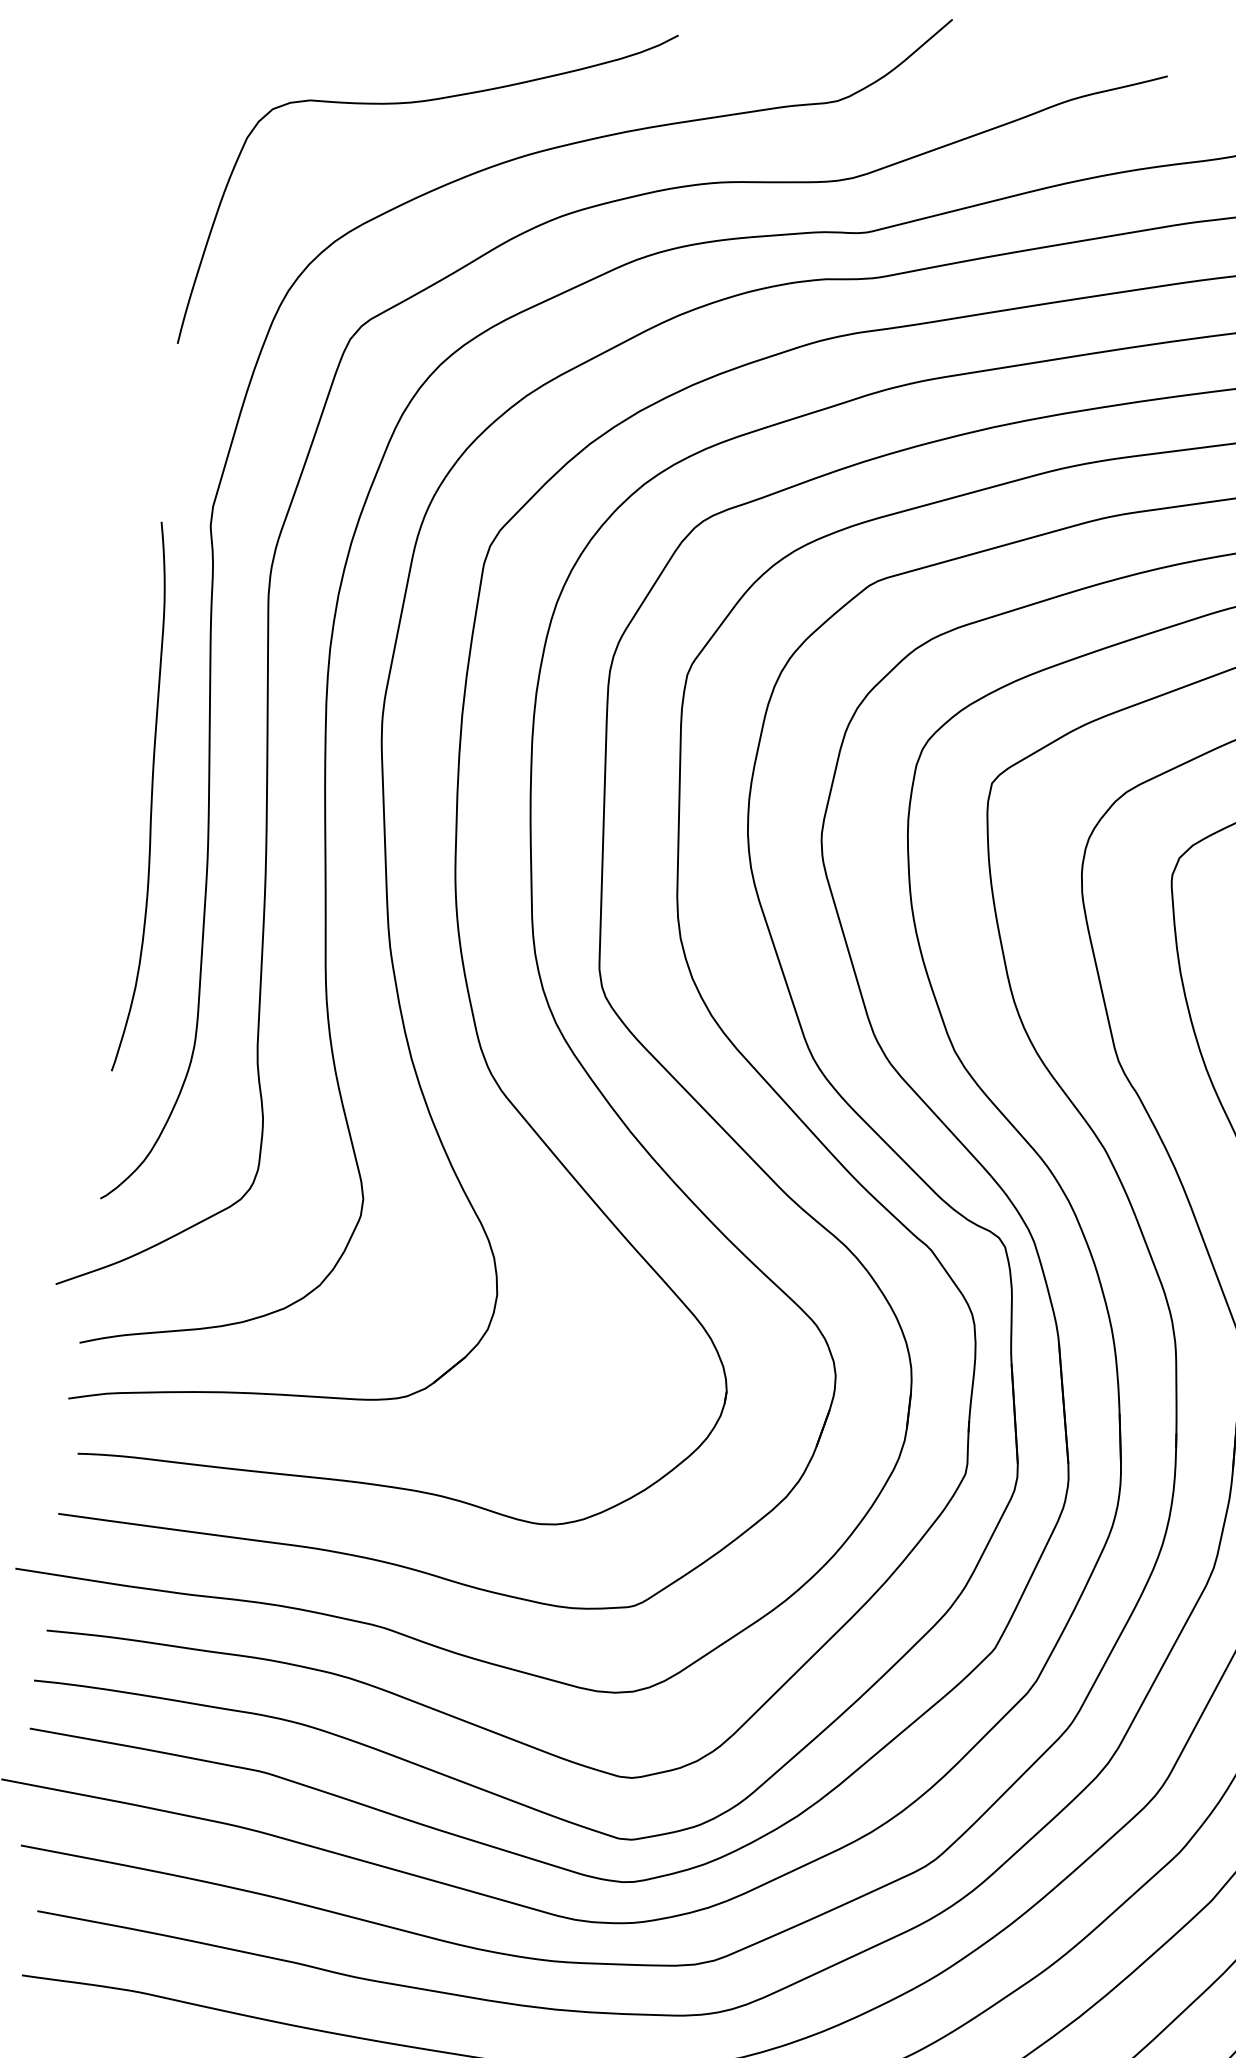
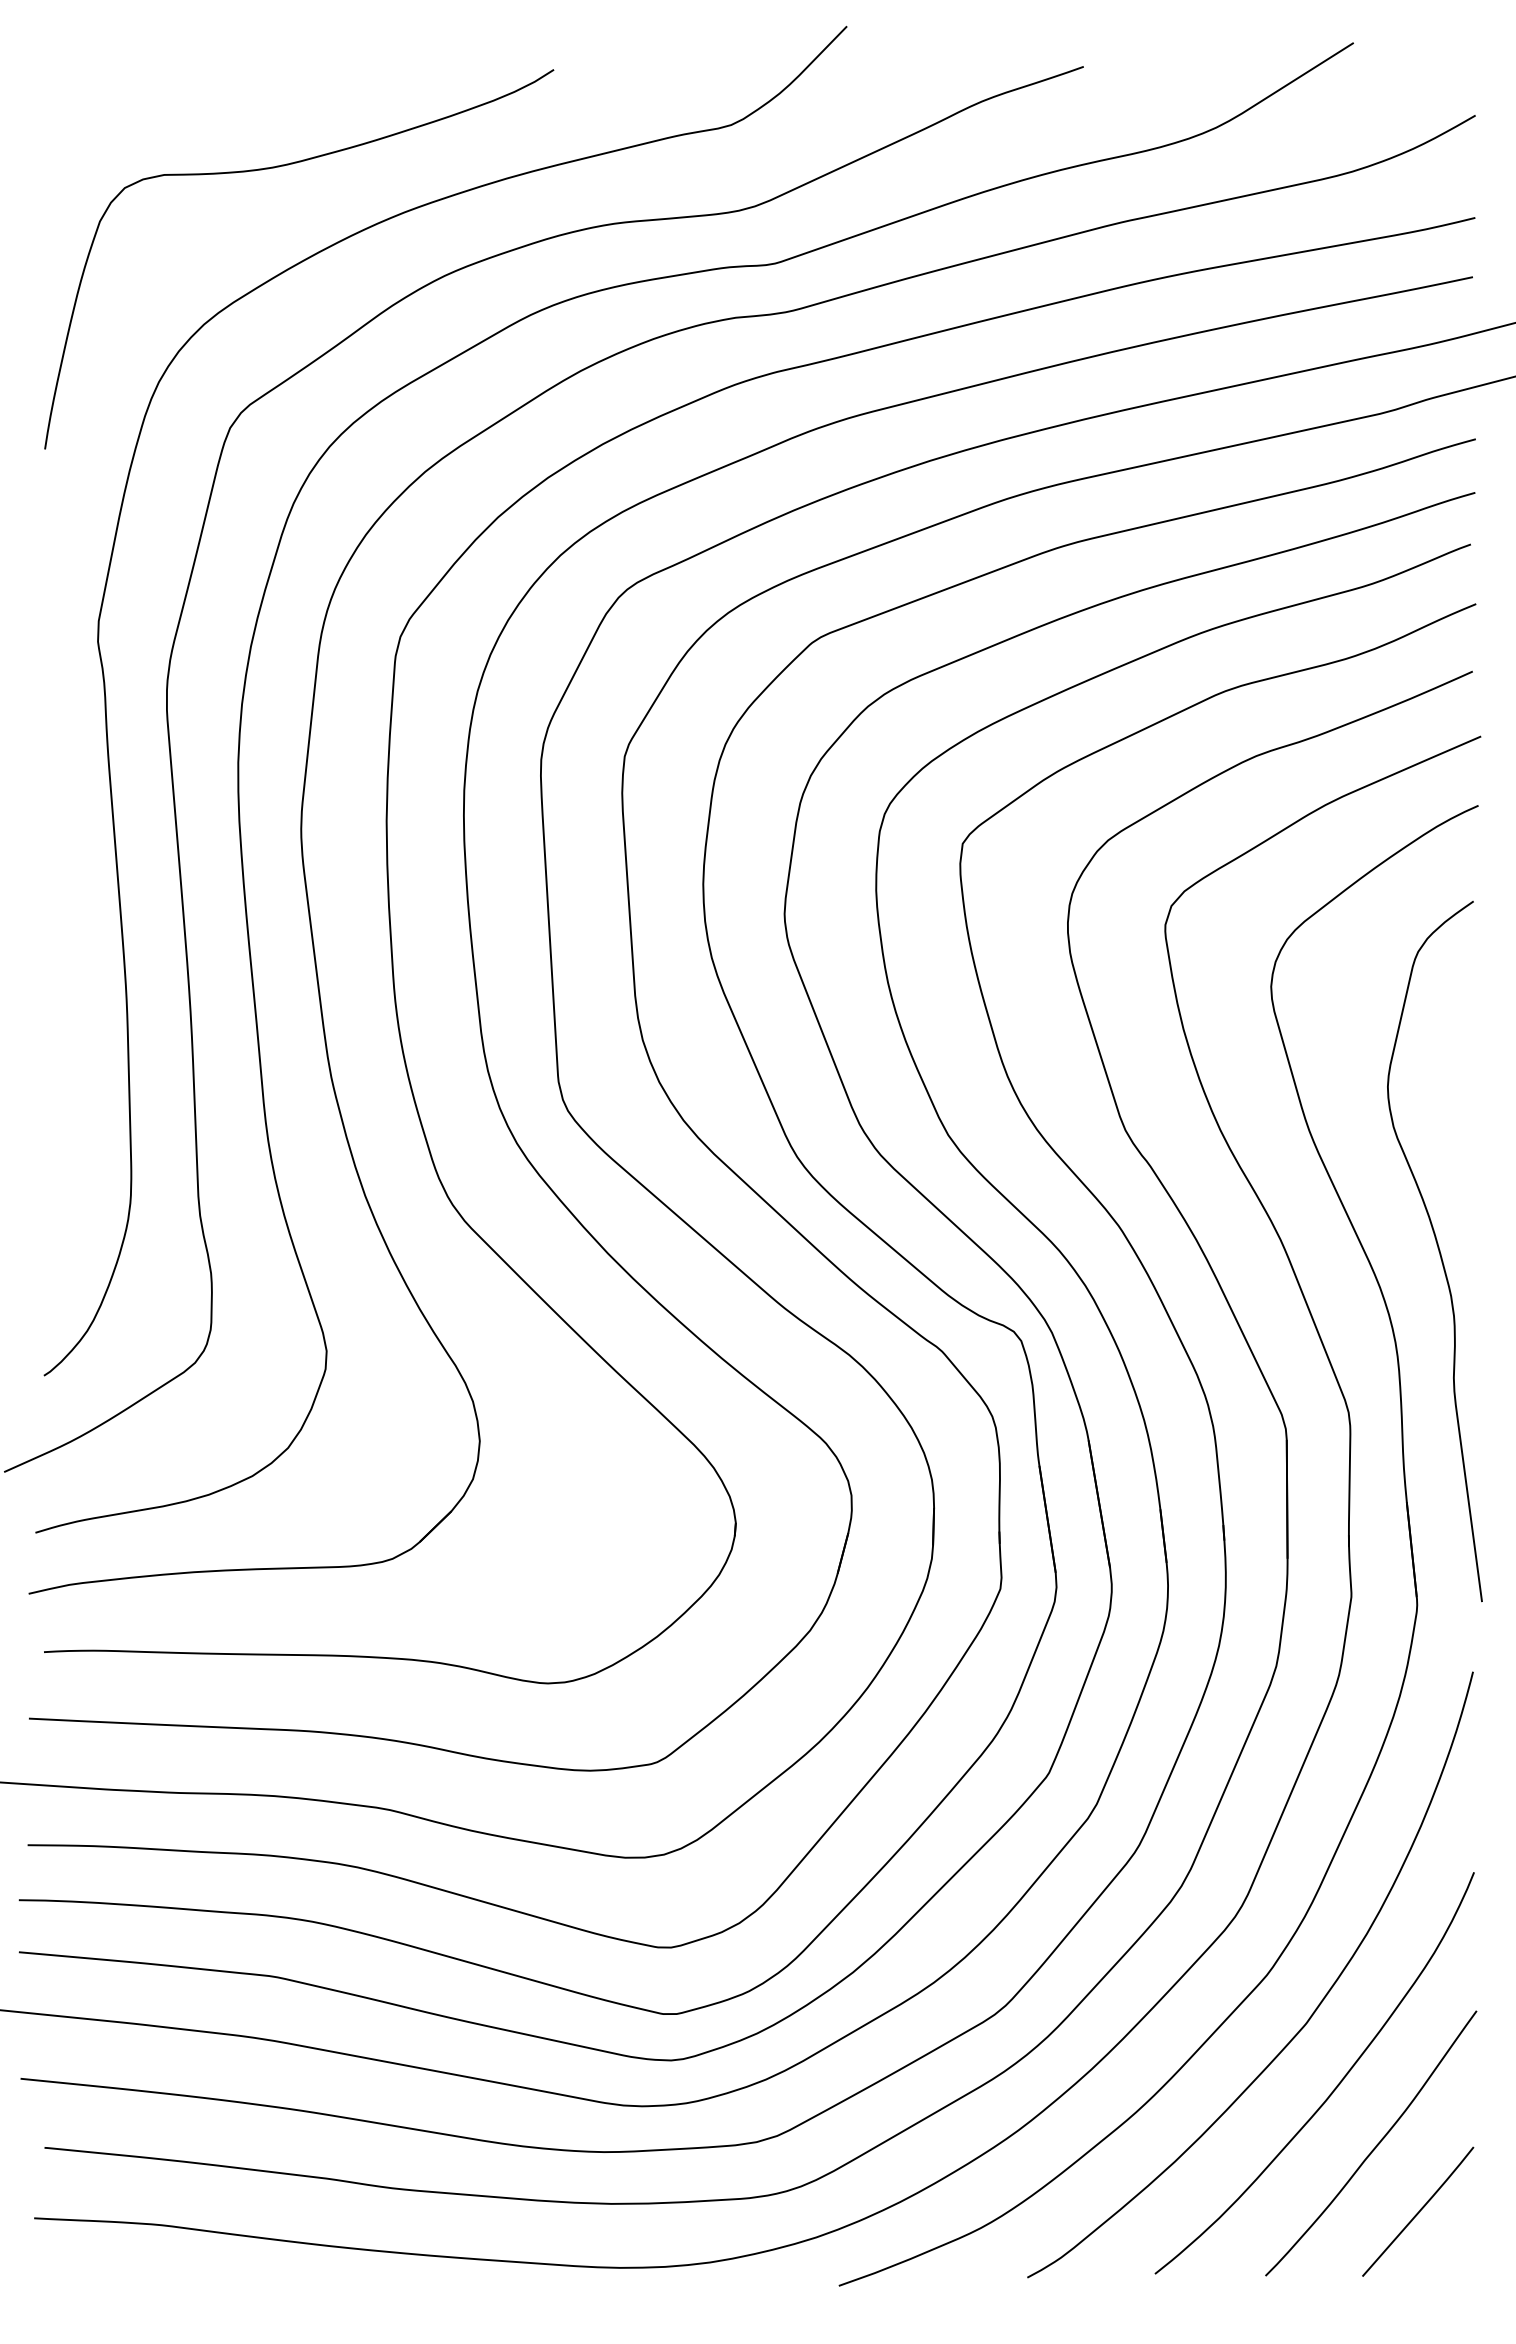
curve: (150, 796) -> (59, 938), removed

